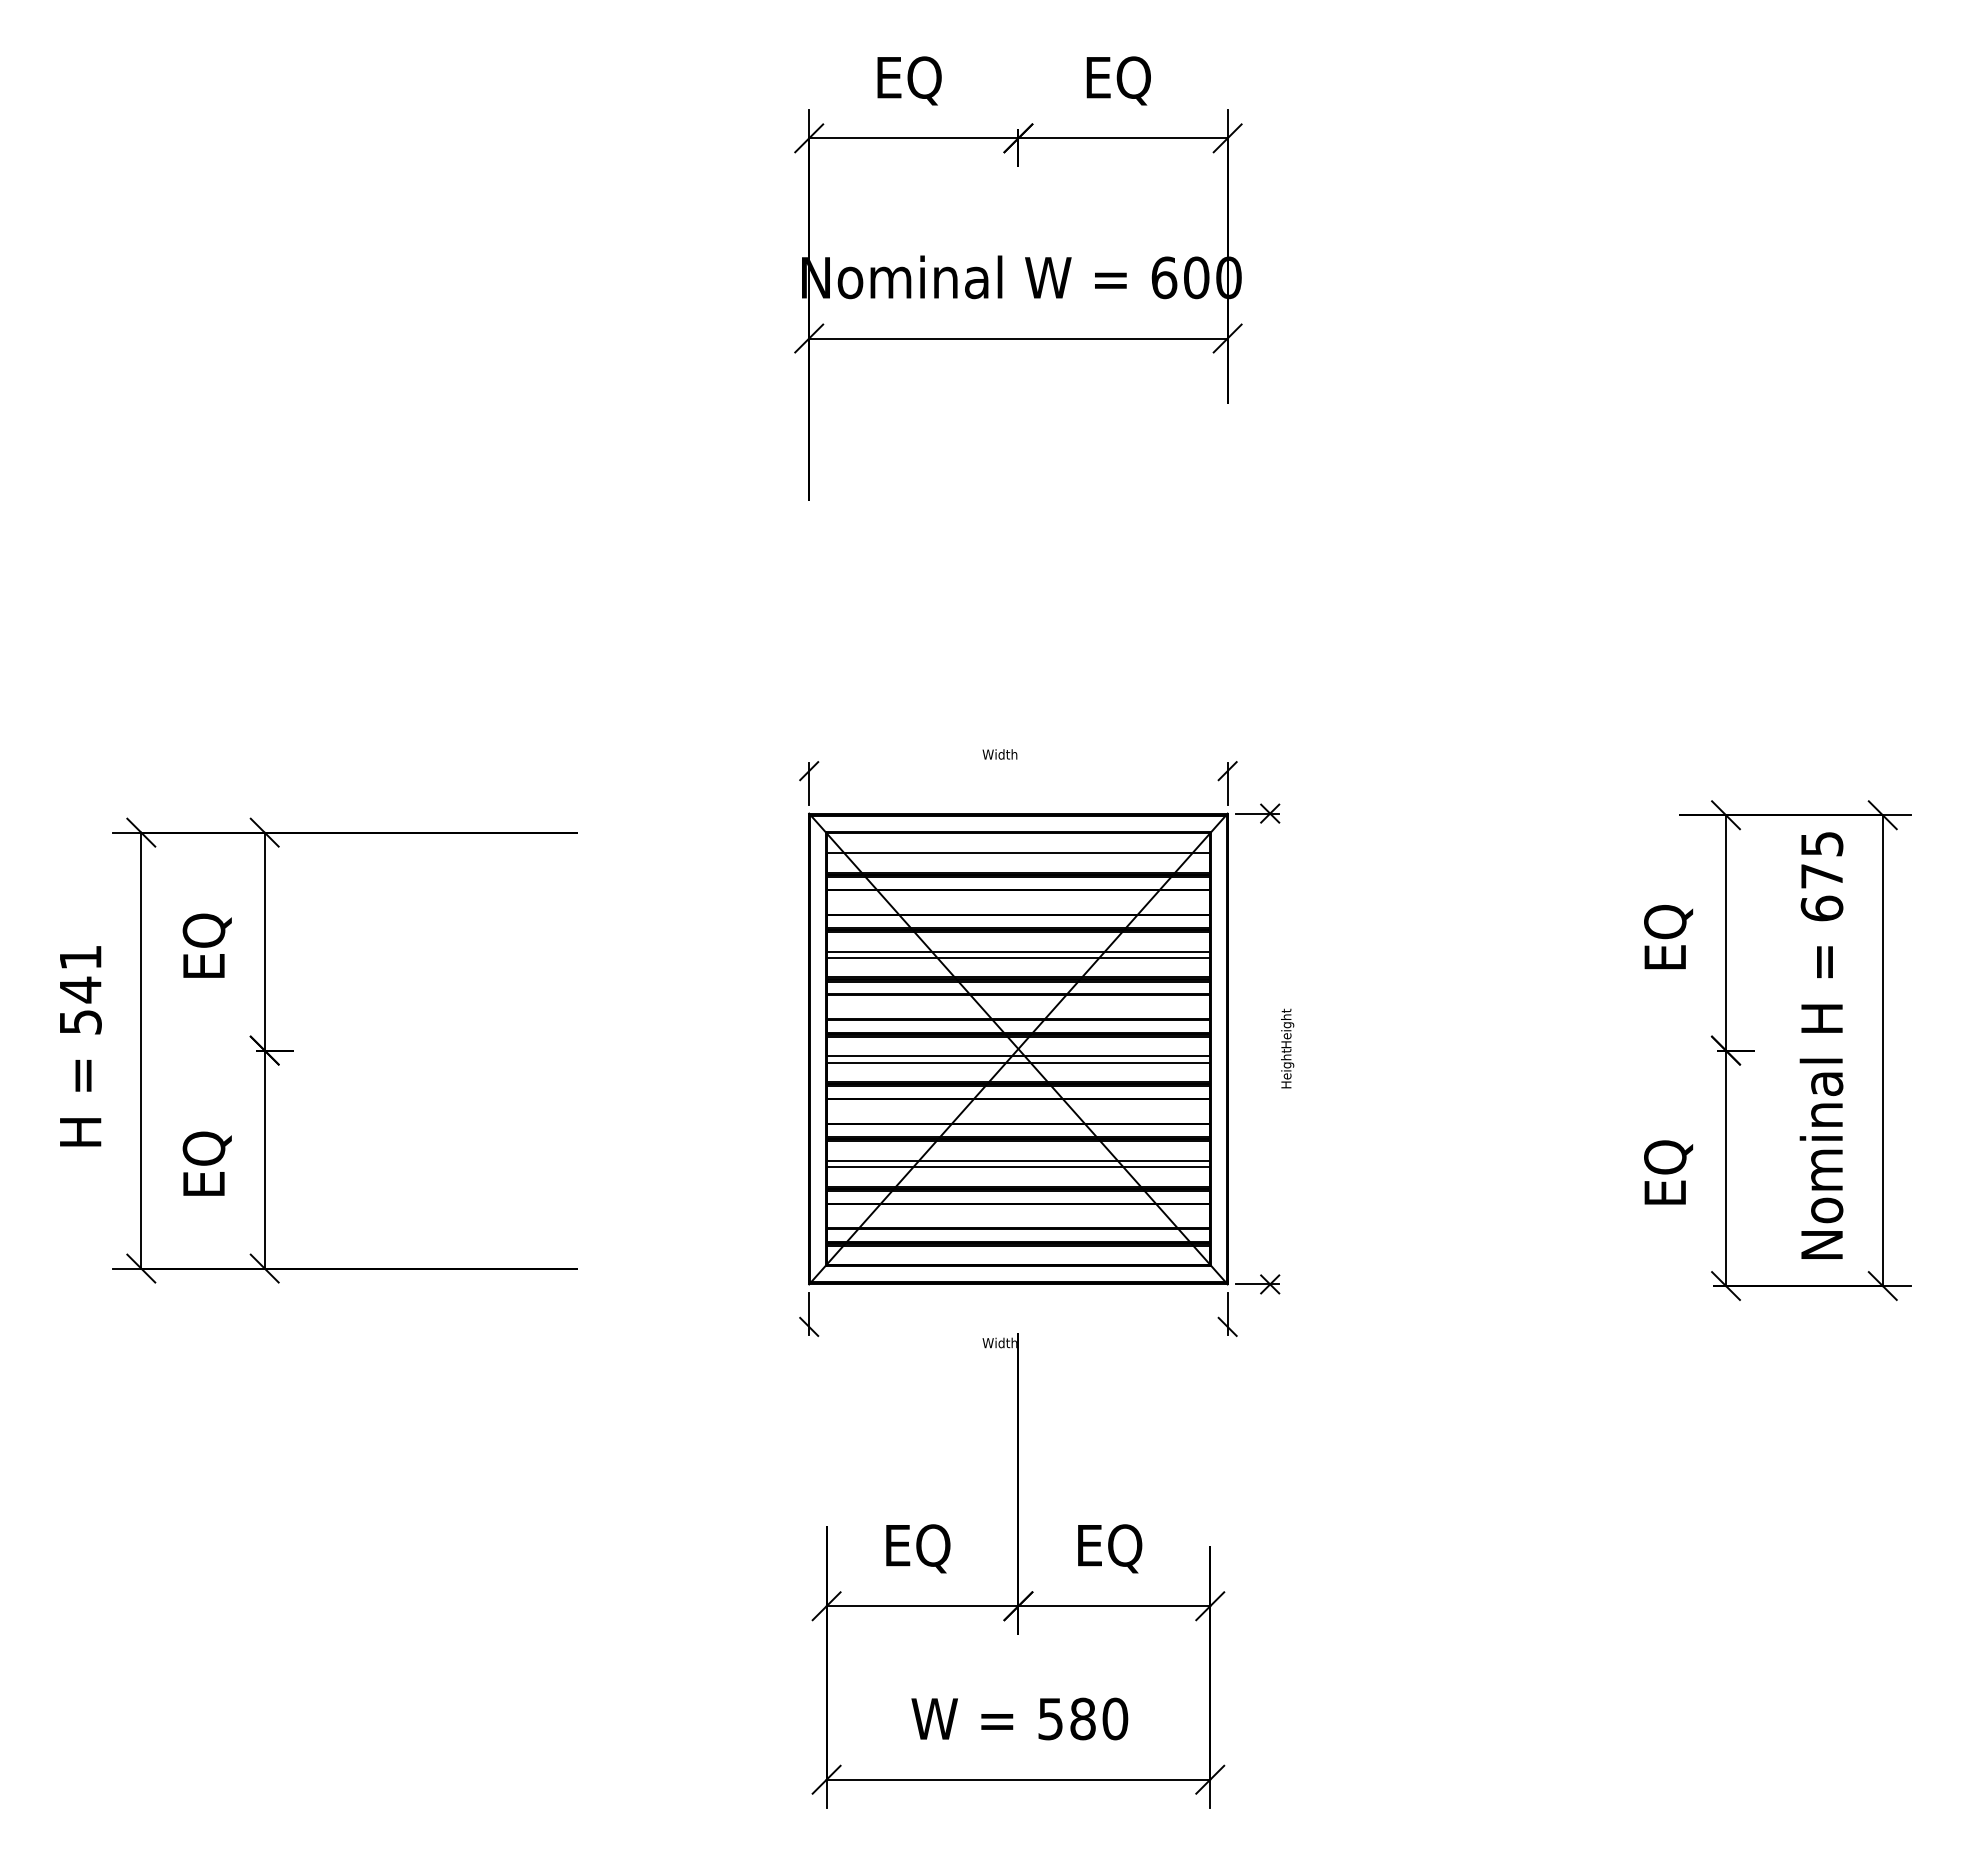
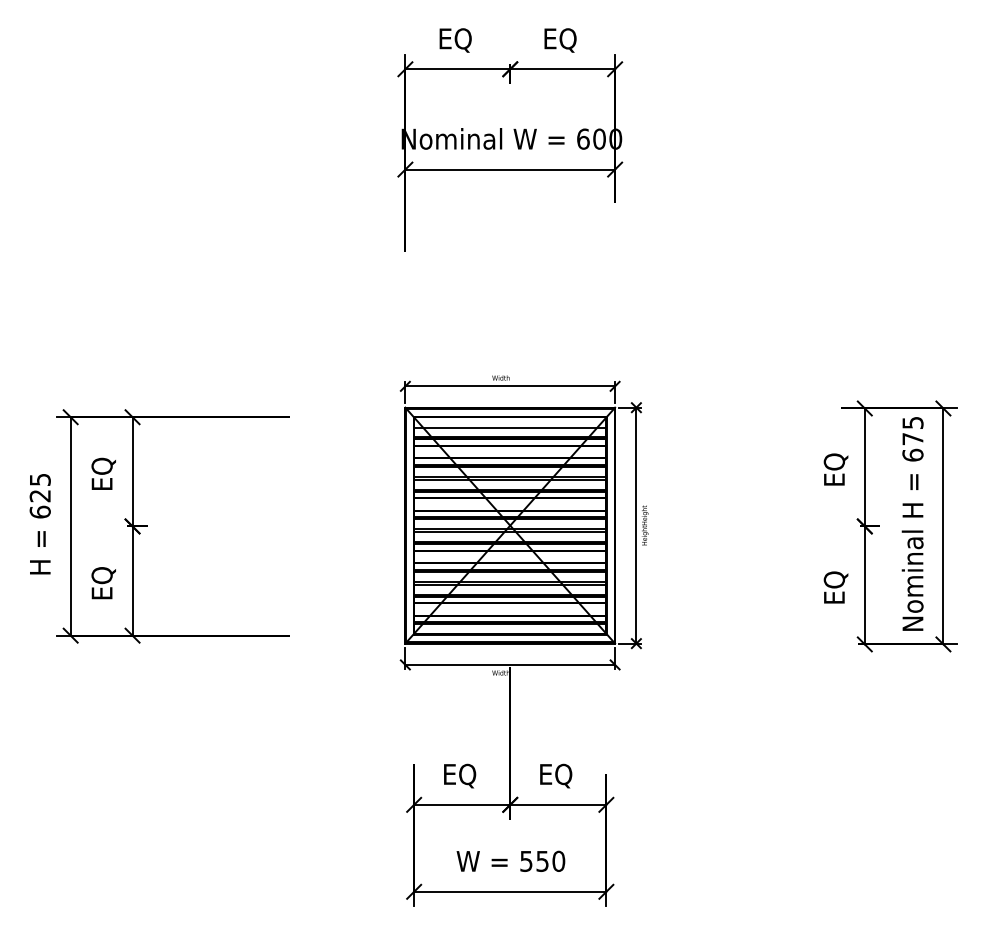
line: (1018, 771) -> (510, 386), added
text: (79, 990) -> (39, 496), 541 -> 625
line: (1270, 1048) -> (636, 525), added
line: (1018, 1326) -> (510, 664), added
text: (1082, 1717) -> (542, 860), 580 -> 550

